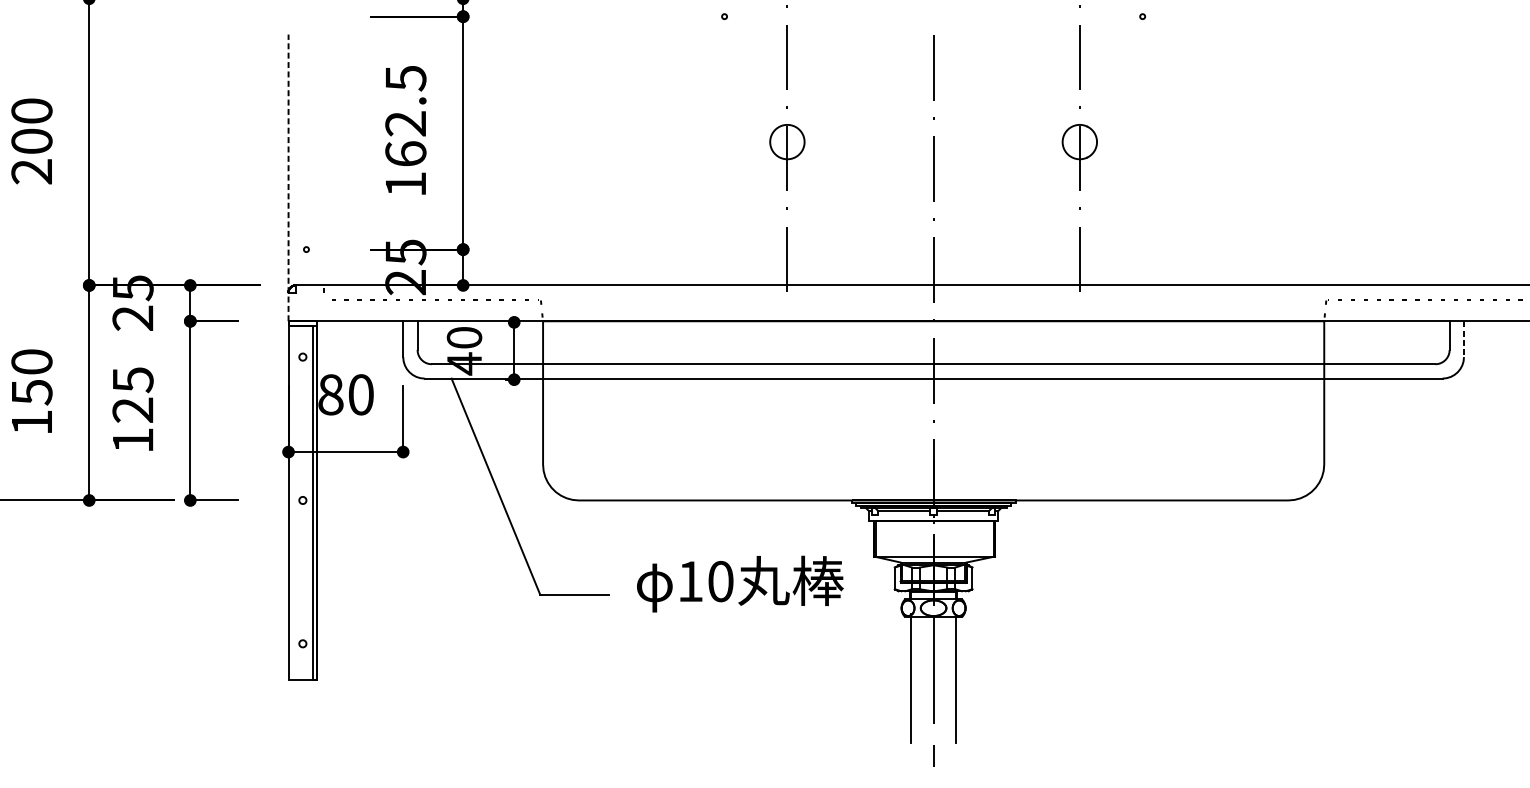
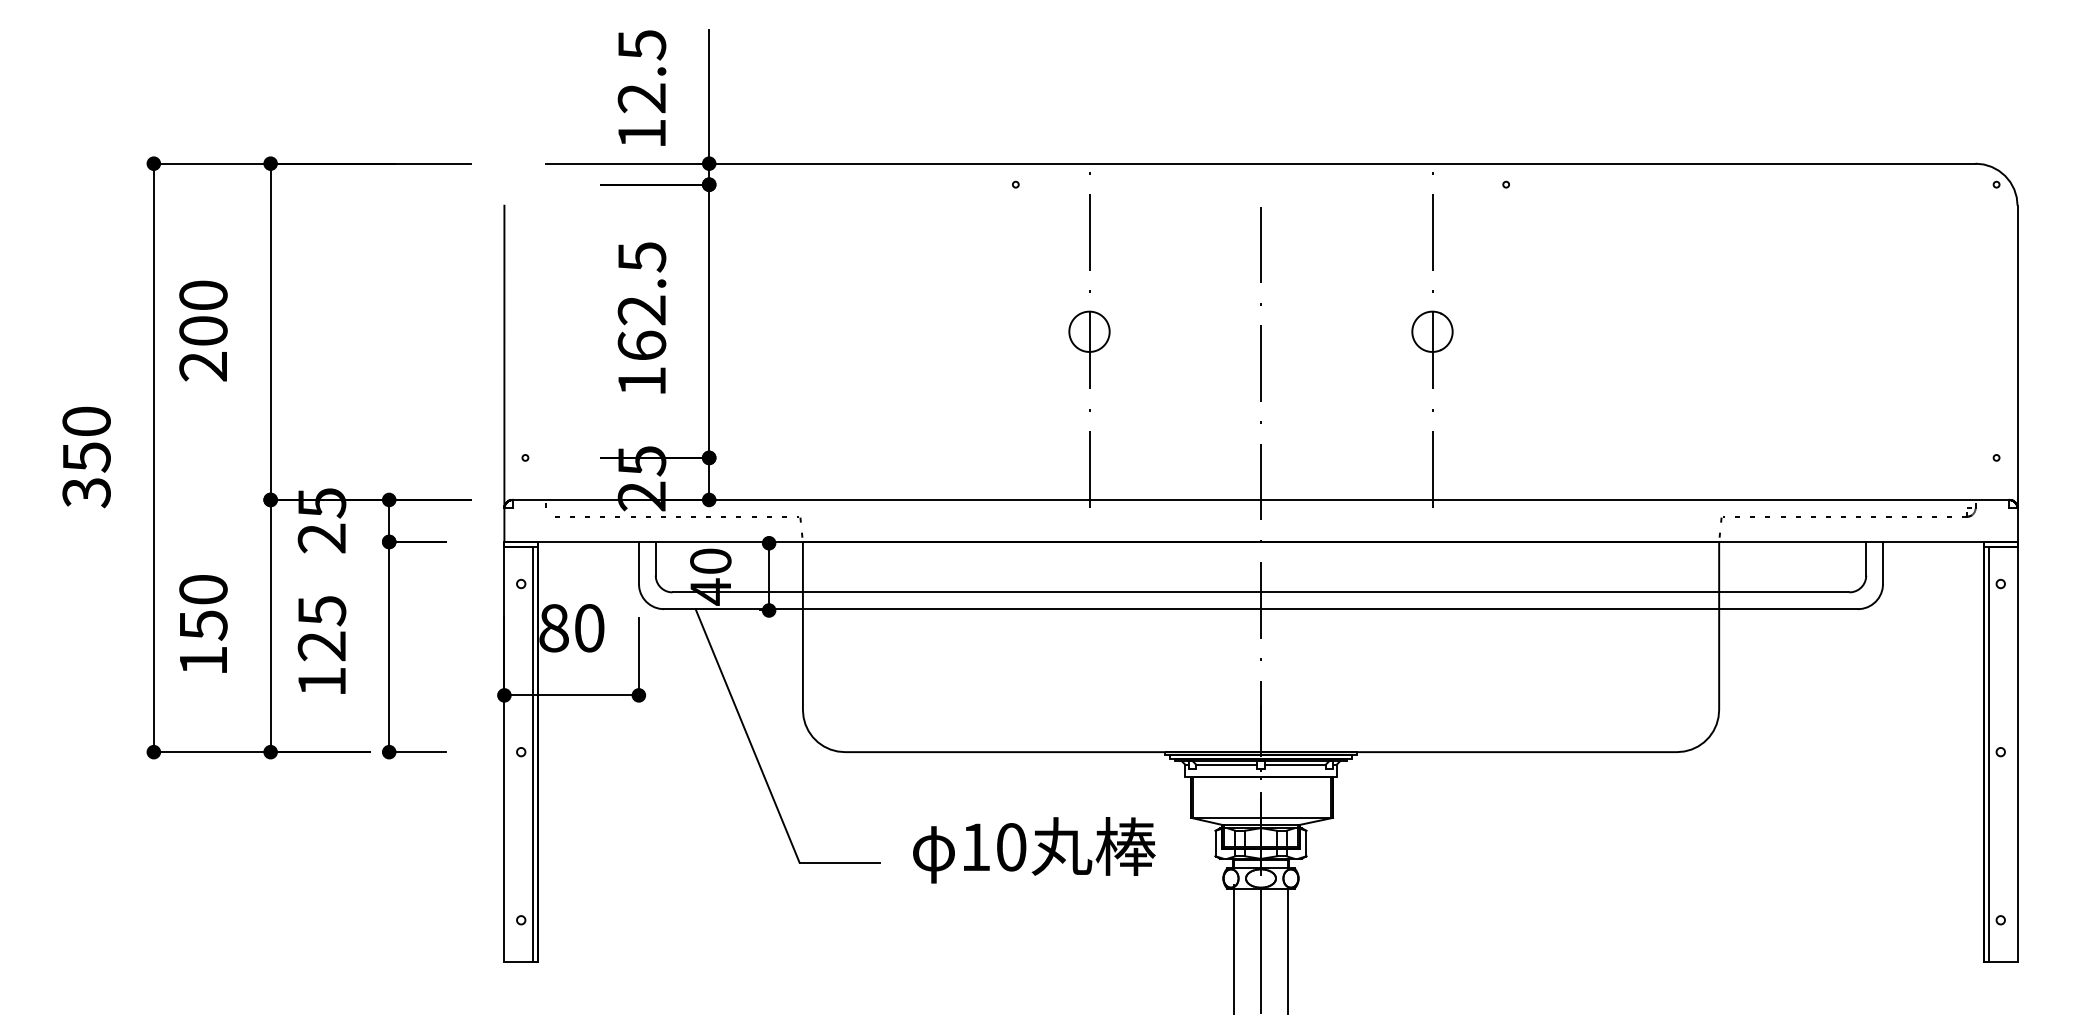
line: (288, 177) -> (504, 373), dashed -> solid
line: (1464, 339) -> (1883, 563), dashed -> solid

